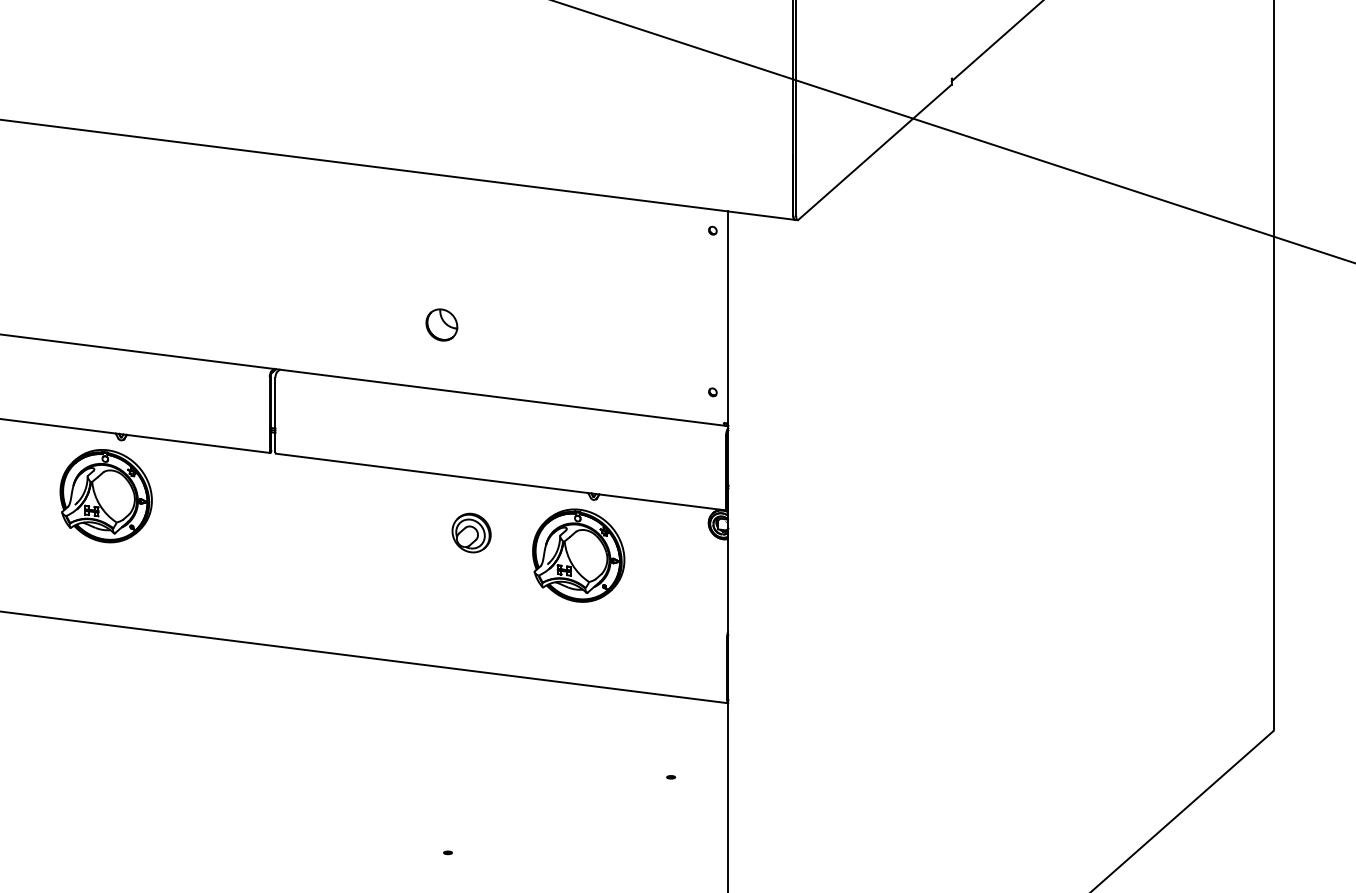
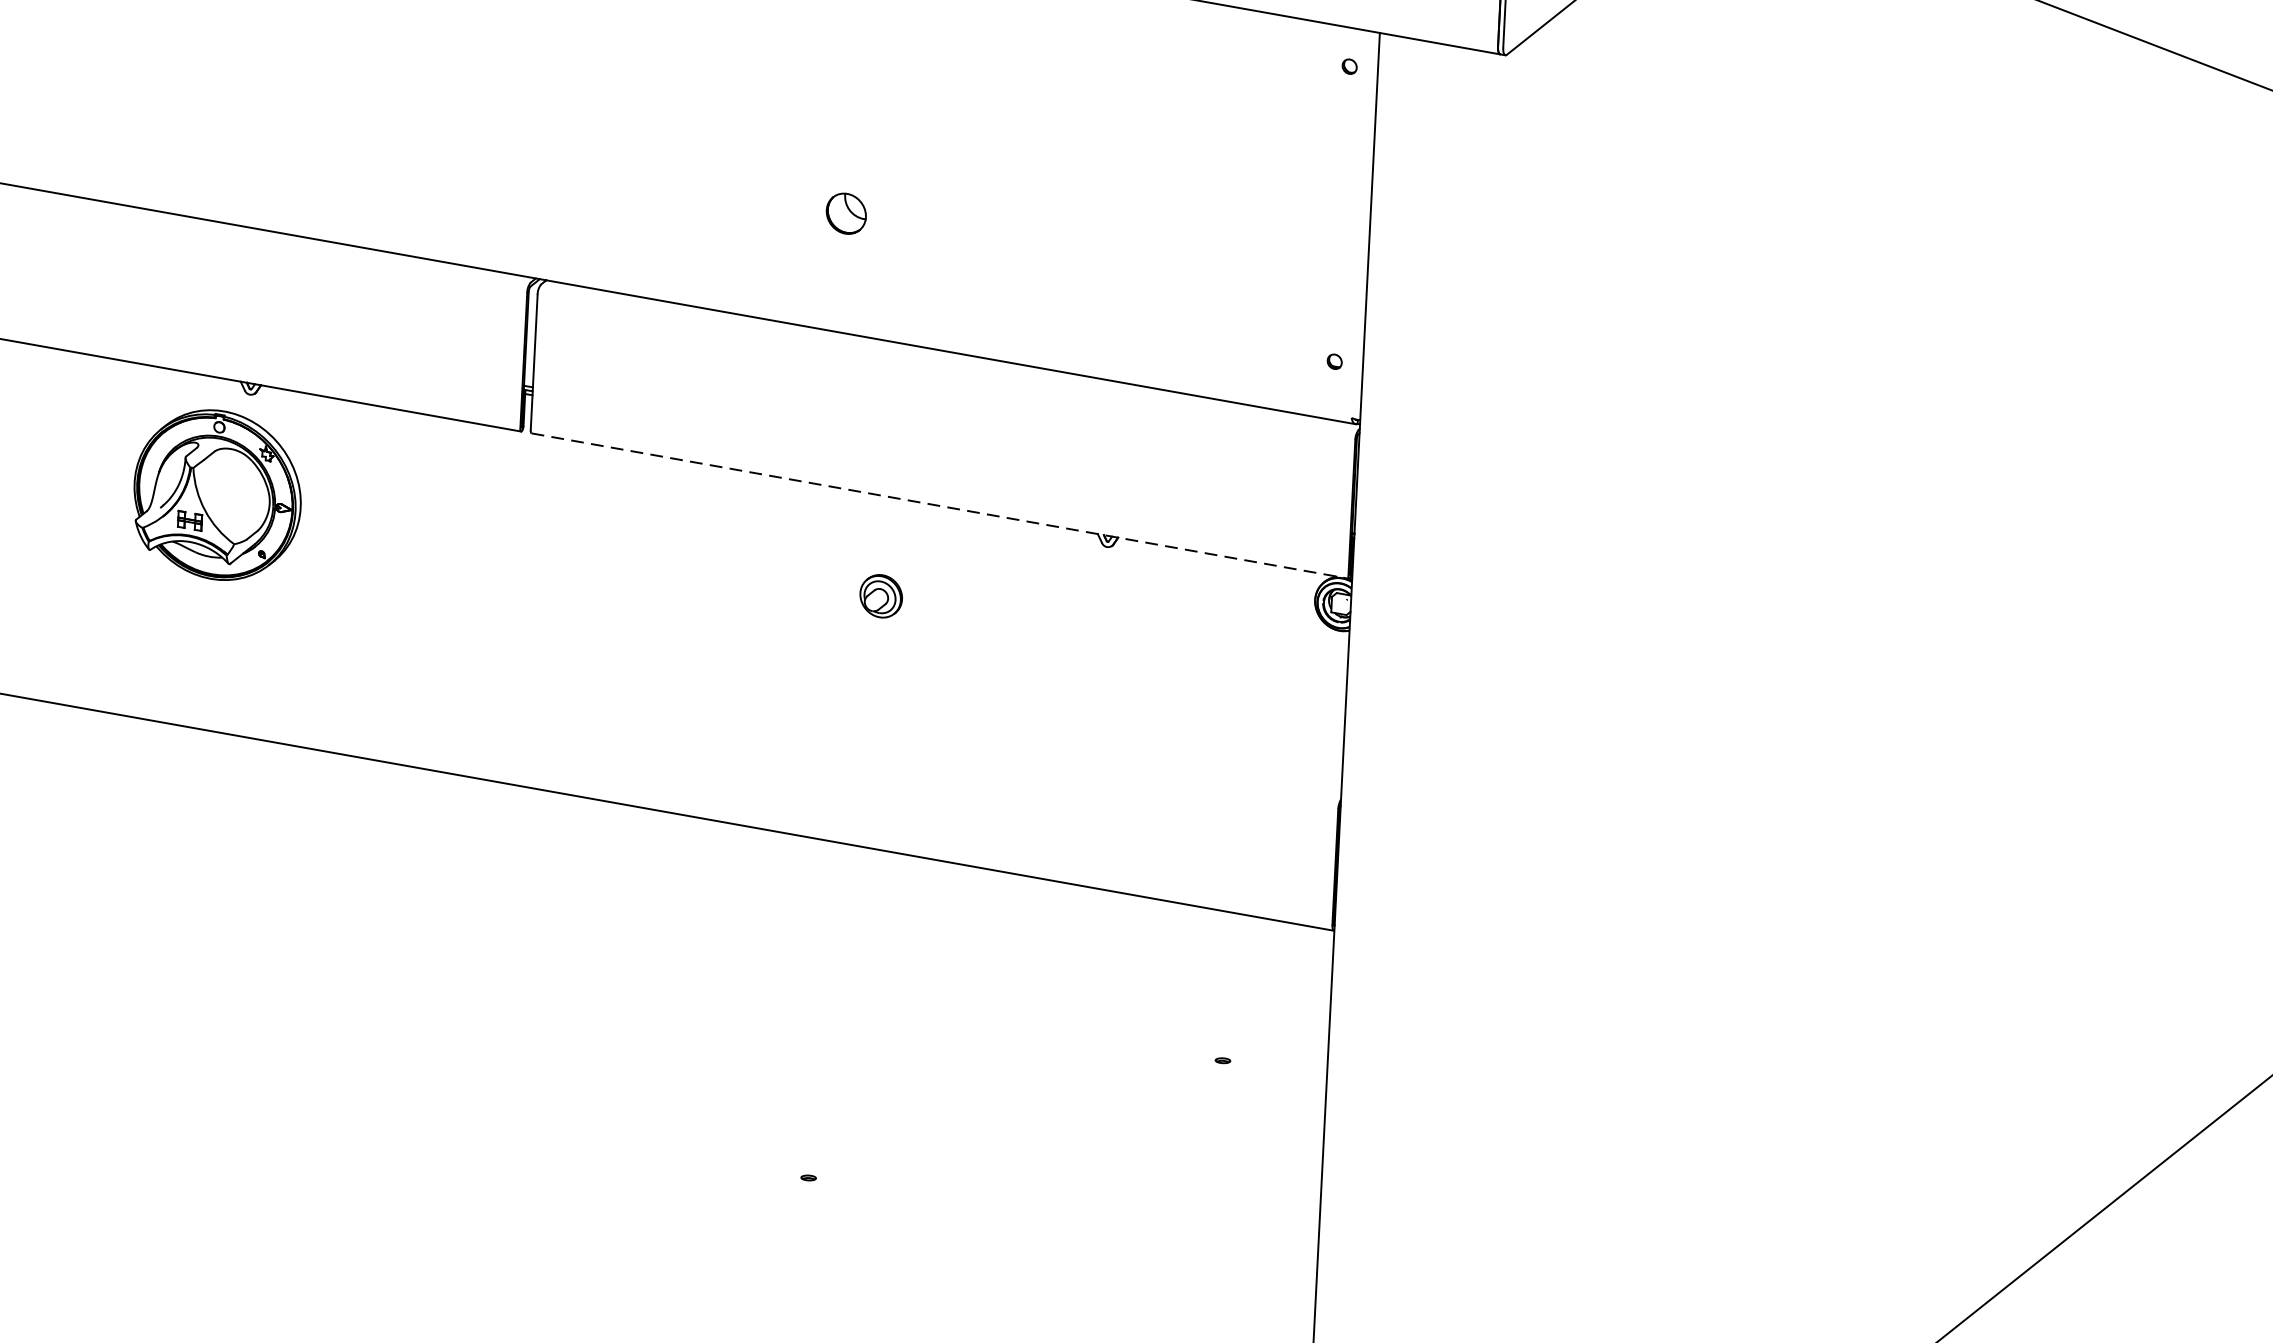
part: (441, 324) -> (845, 212), size x0.7
line: (501, 482) -> (940, 506), solid -> dashed
part: (471, 532) -> (881, 595), size x0.6
part: (578, 555) -> (1074, 647), removed

